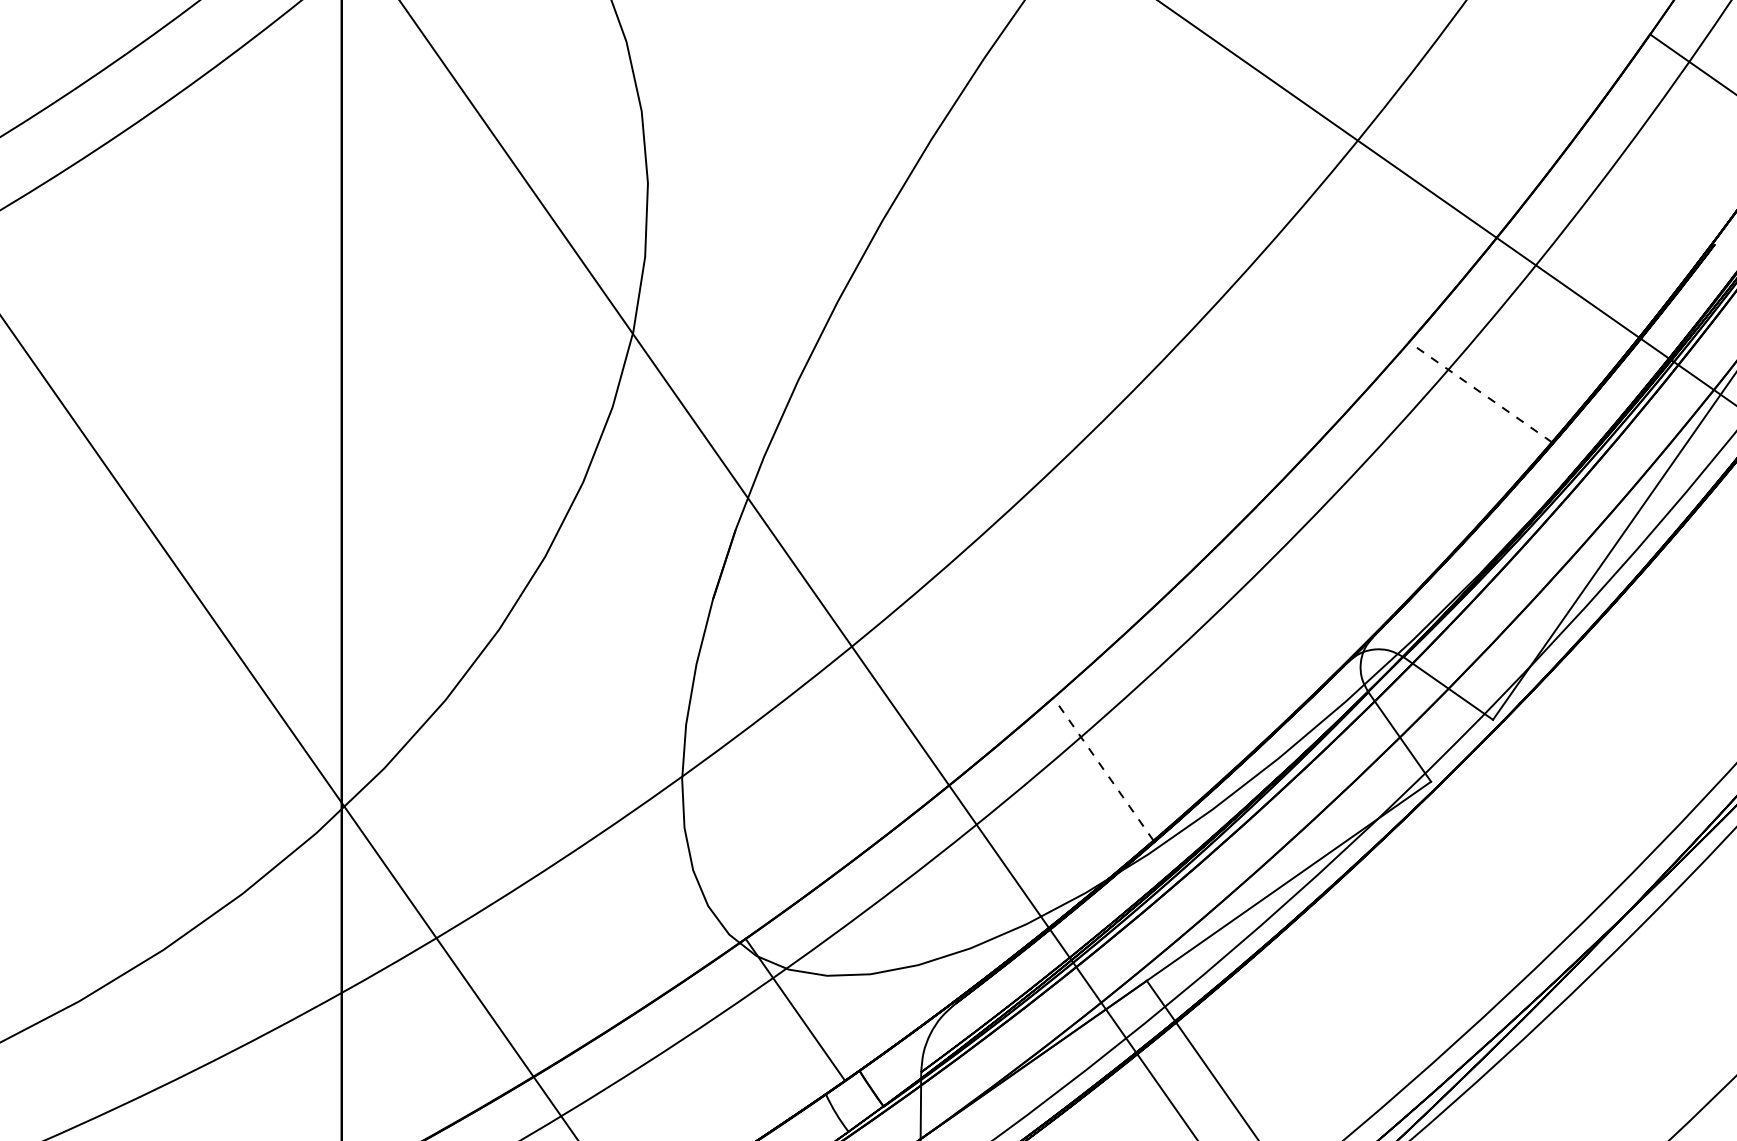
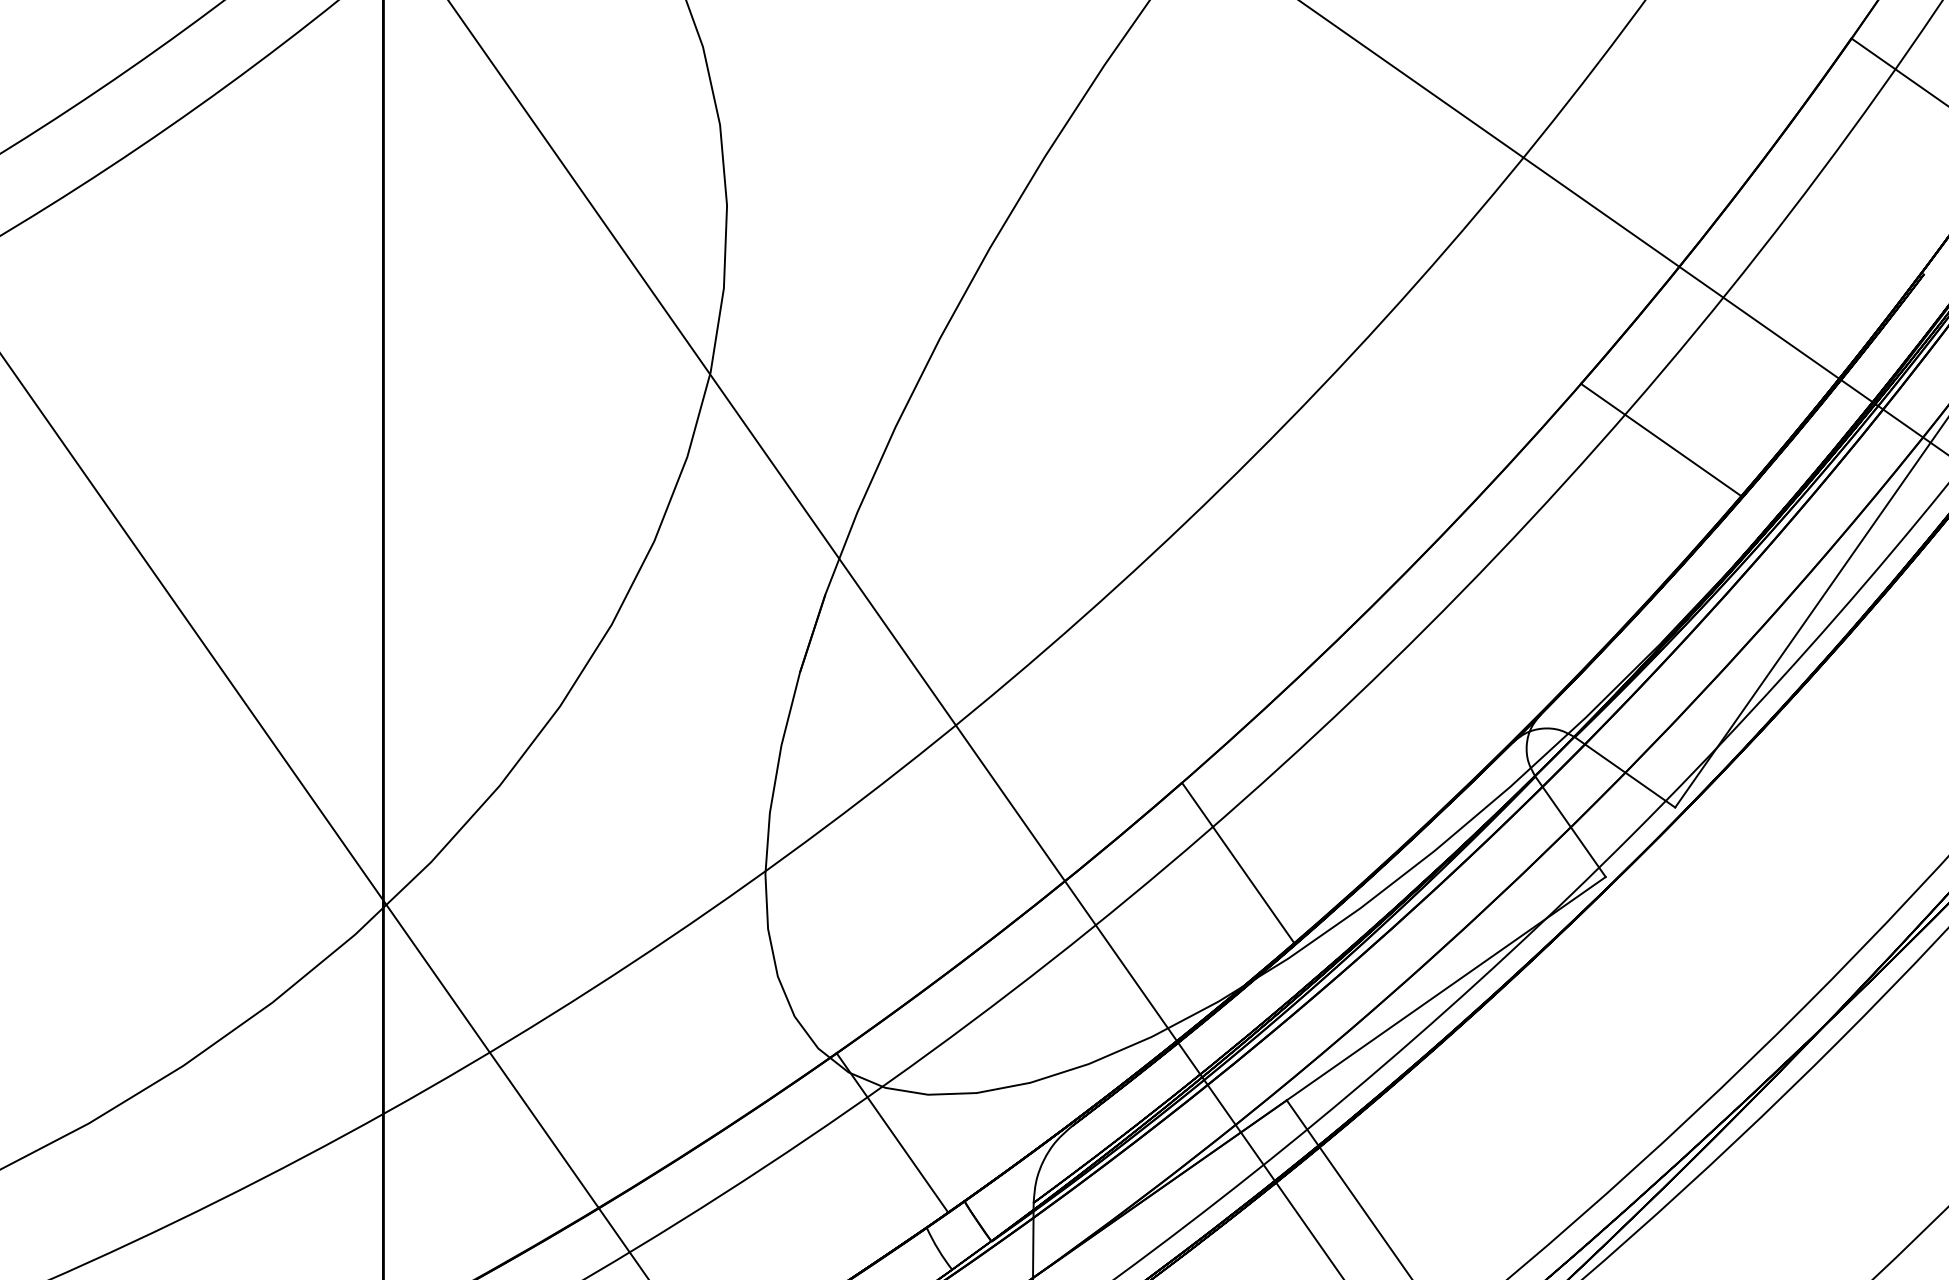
line: (1480, 391) -> (1661, 439), dashed -> solid
line: (1103, 768) -> (1238, 862), dashed -> solid

